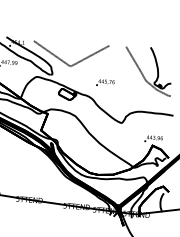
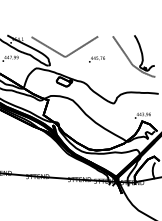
text: (104, 83) -> (96, 59), moved

